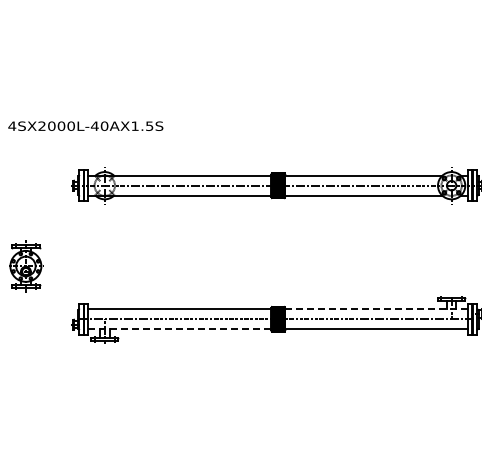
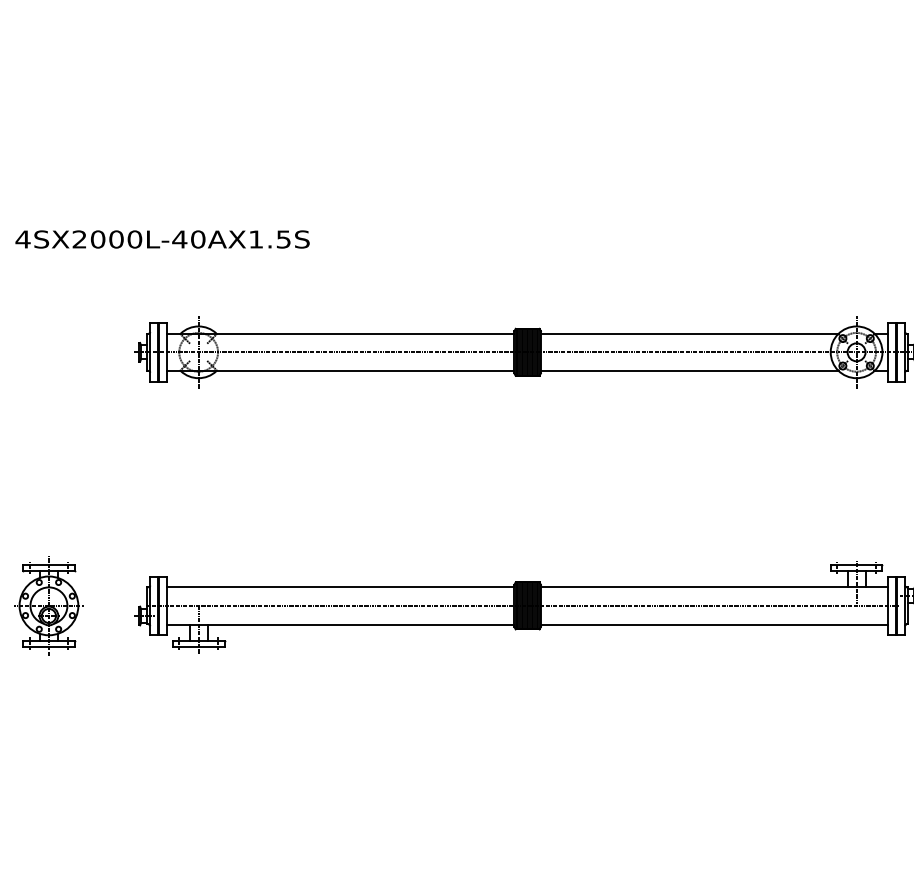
part: (26, 266) -> (50, 606), moved
line: (377, 309) -> (715, 587), dashed -> solid
line: (179, 329) -> (340, 625), dashed -> solid

